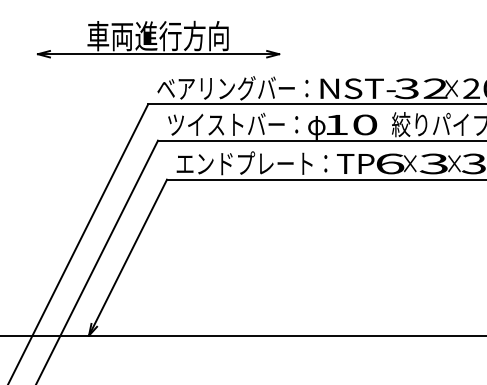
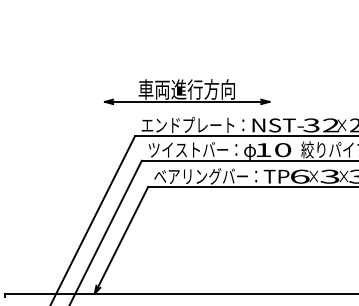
part: (159, 40) -> (187, 92), moved
text: (225, 87) -> (187, 124), ベアリングバー： -> エンドプレート：
text: (244, 163) -> (200, 176), エンドプレート： -> ベアリングバー：

